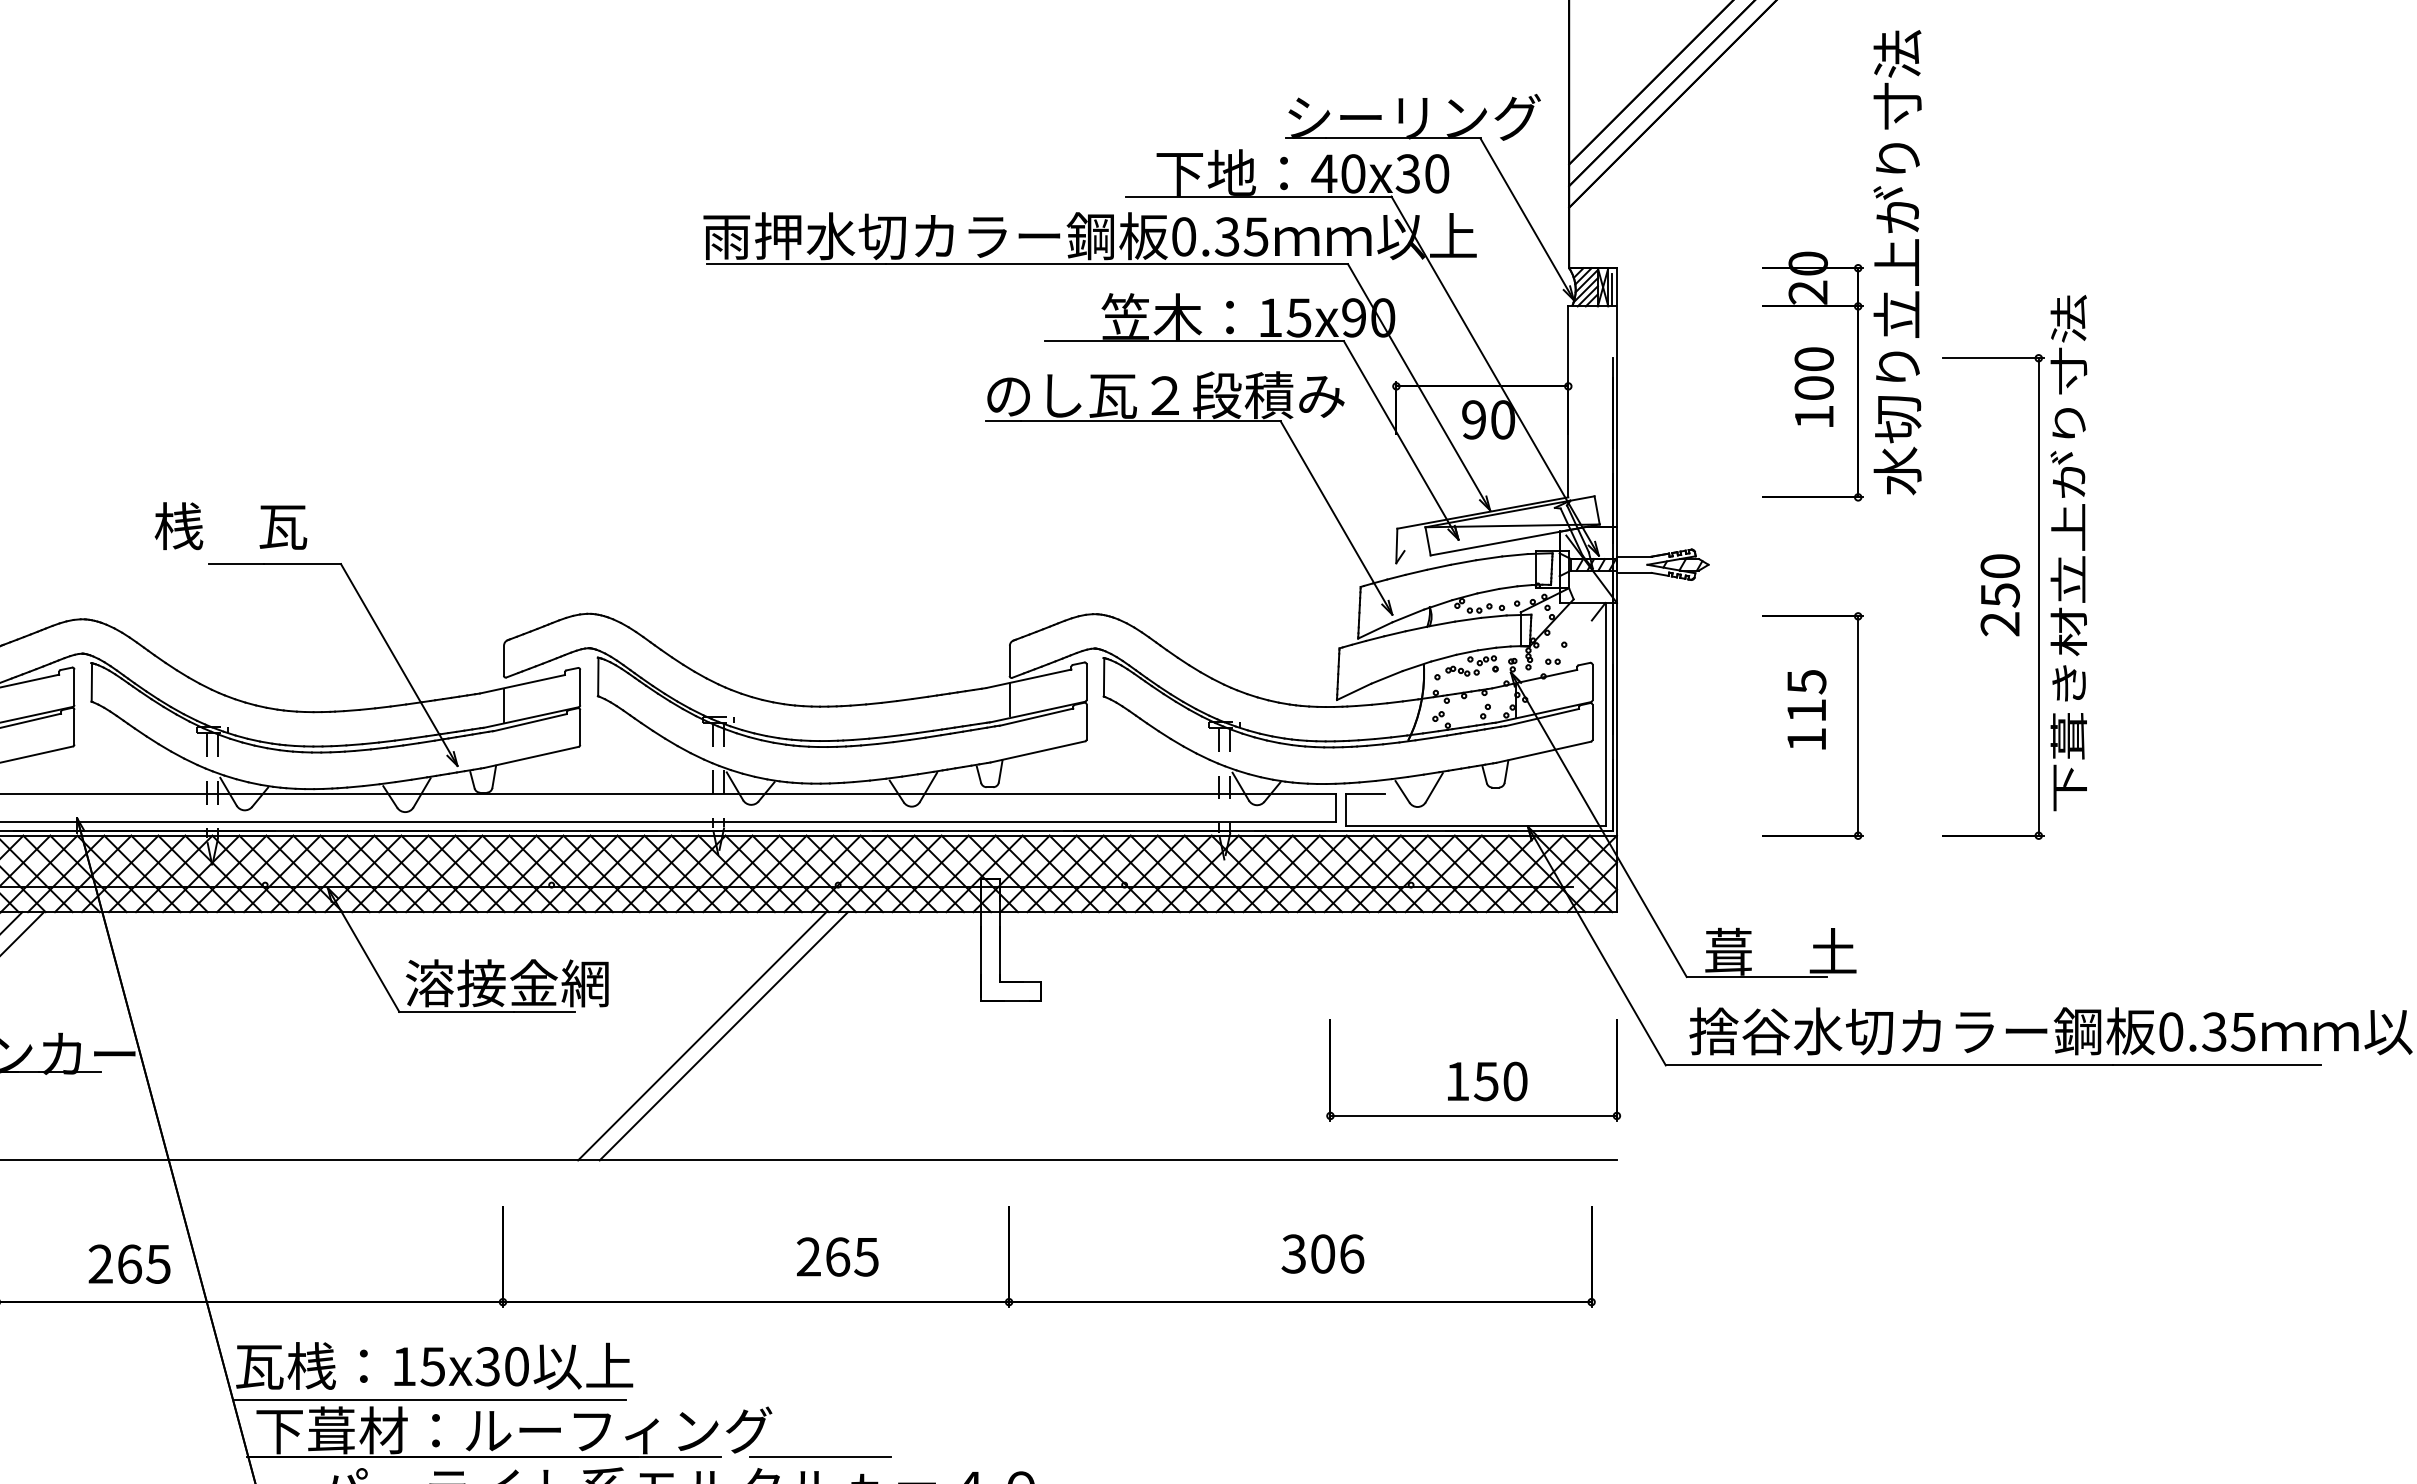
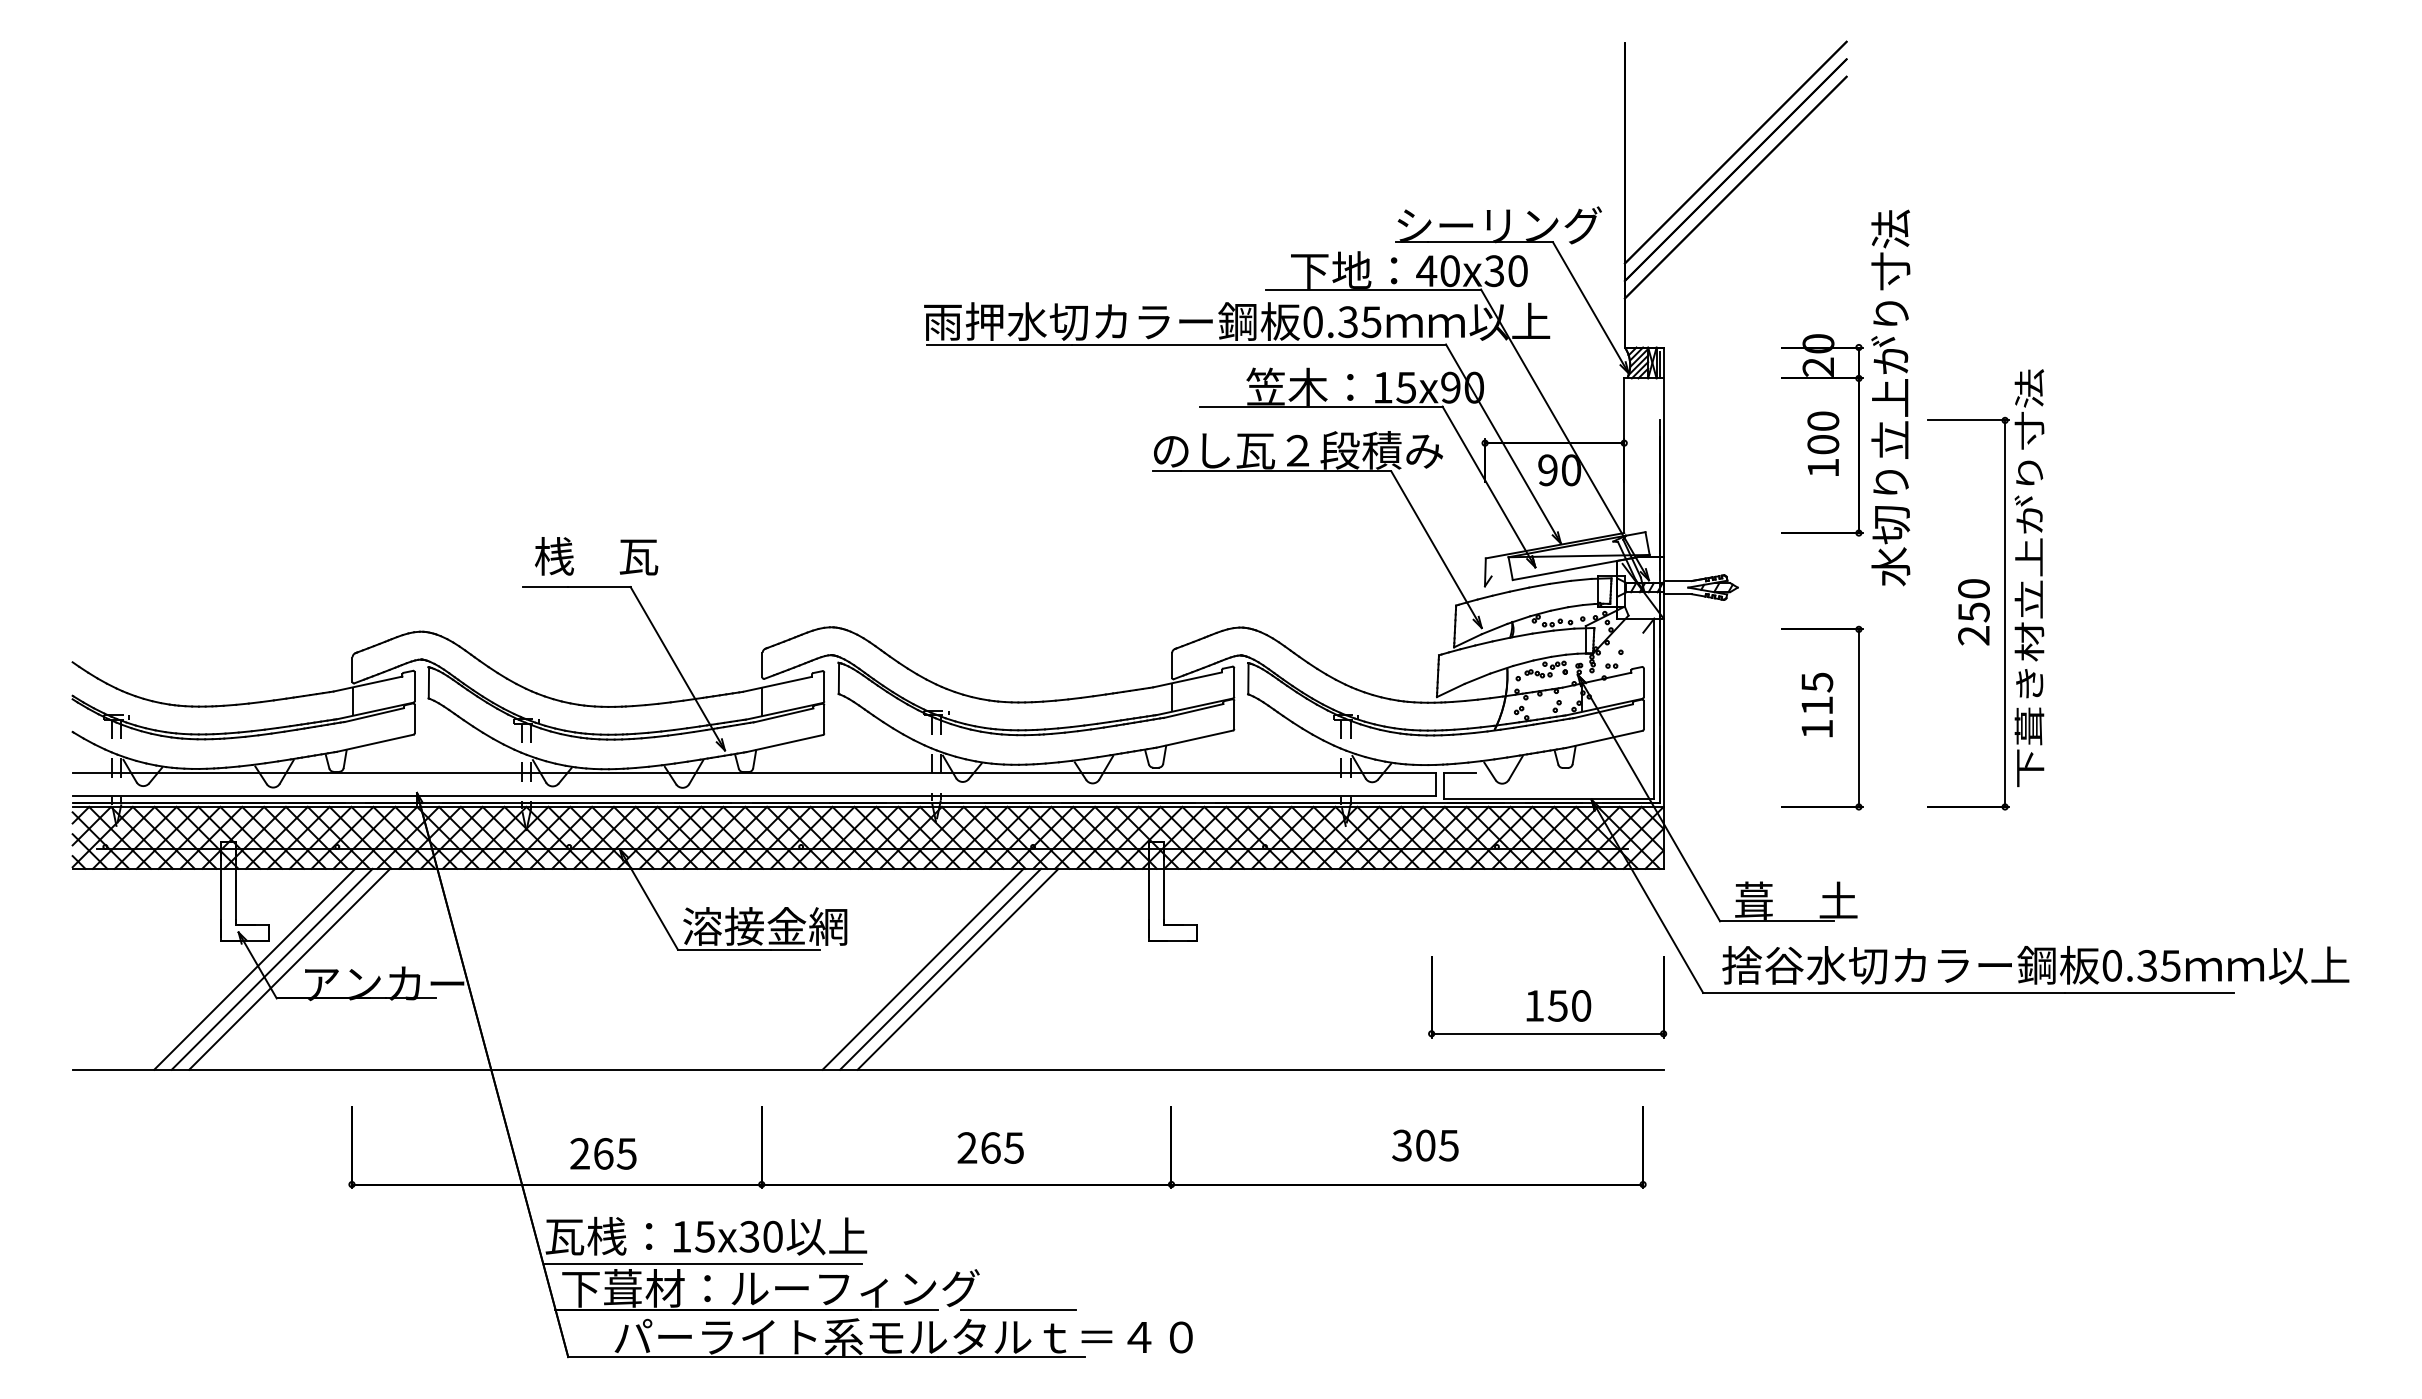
text: (1897, 262) -> (1890, 397), moved
text: (230, 526) -> (596, 556), moved
line: (744, 1035) -> (957, 968), added
text: (1351, 1253) -> (1448, 1145), 306 -> 305
text: (837, 1256) -> (990, 1147), moved
text: (129, 1263) -> (603, 1153), moved

